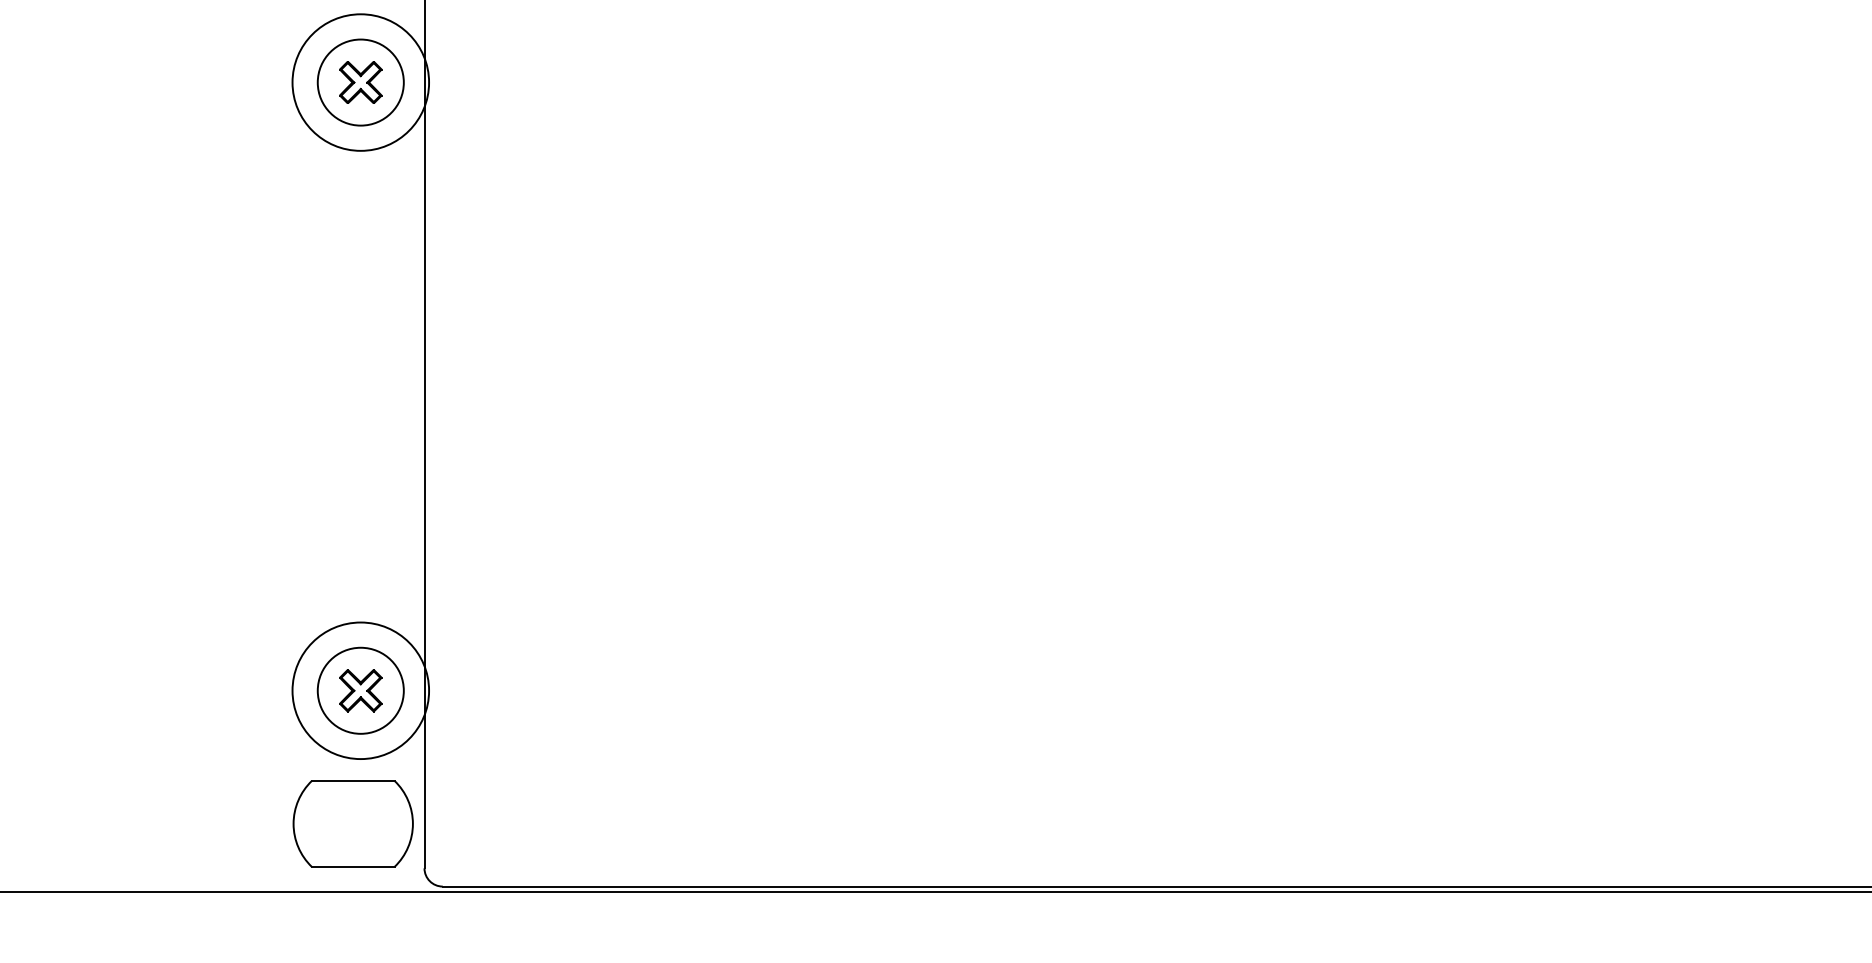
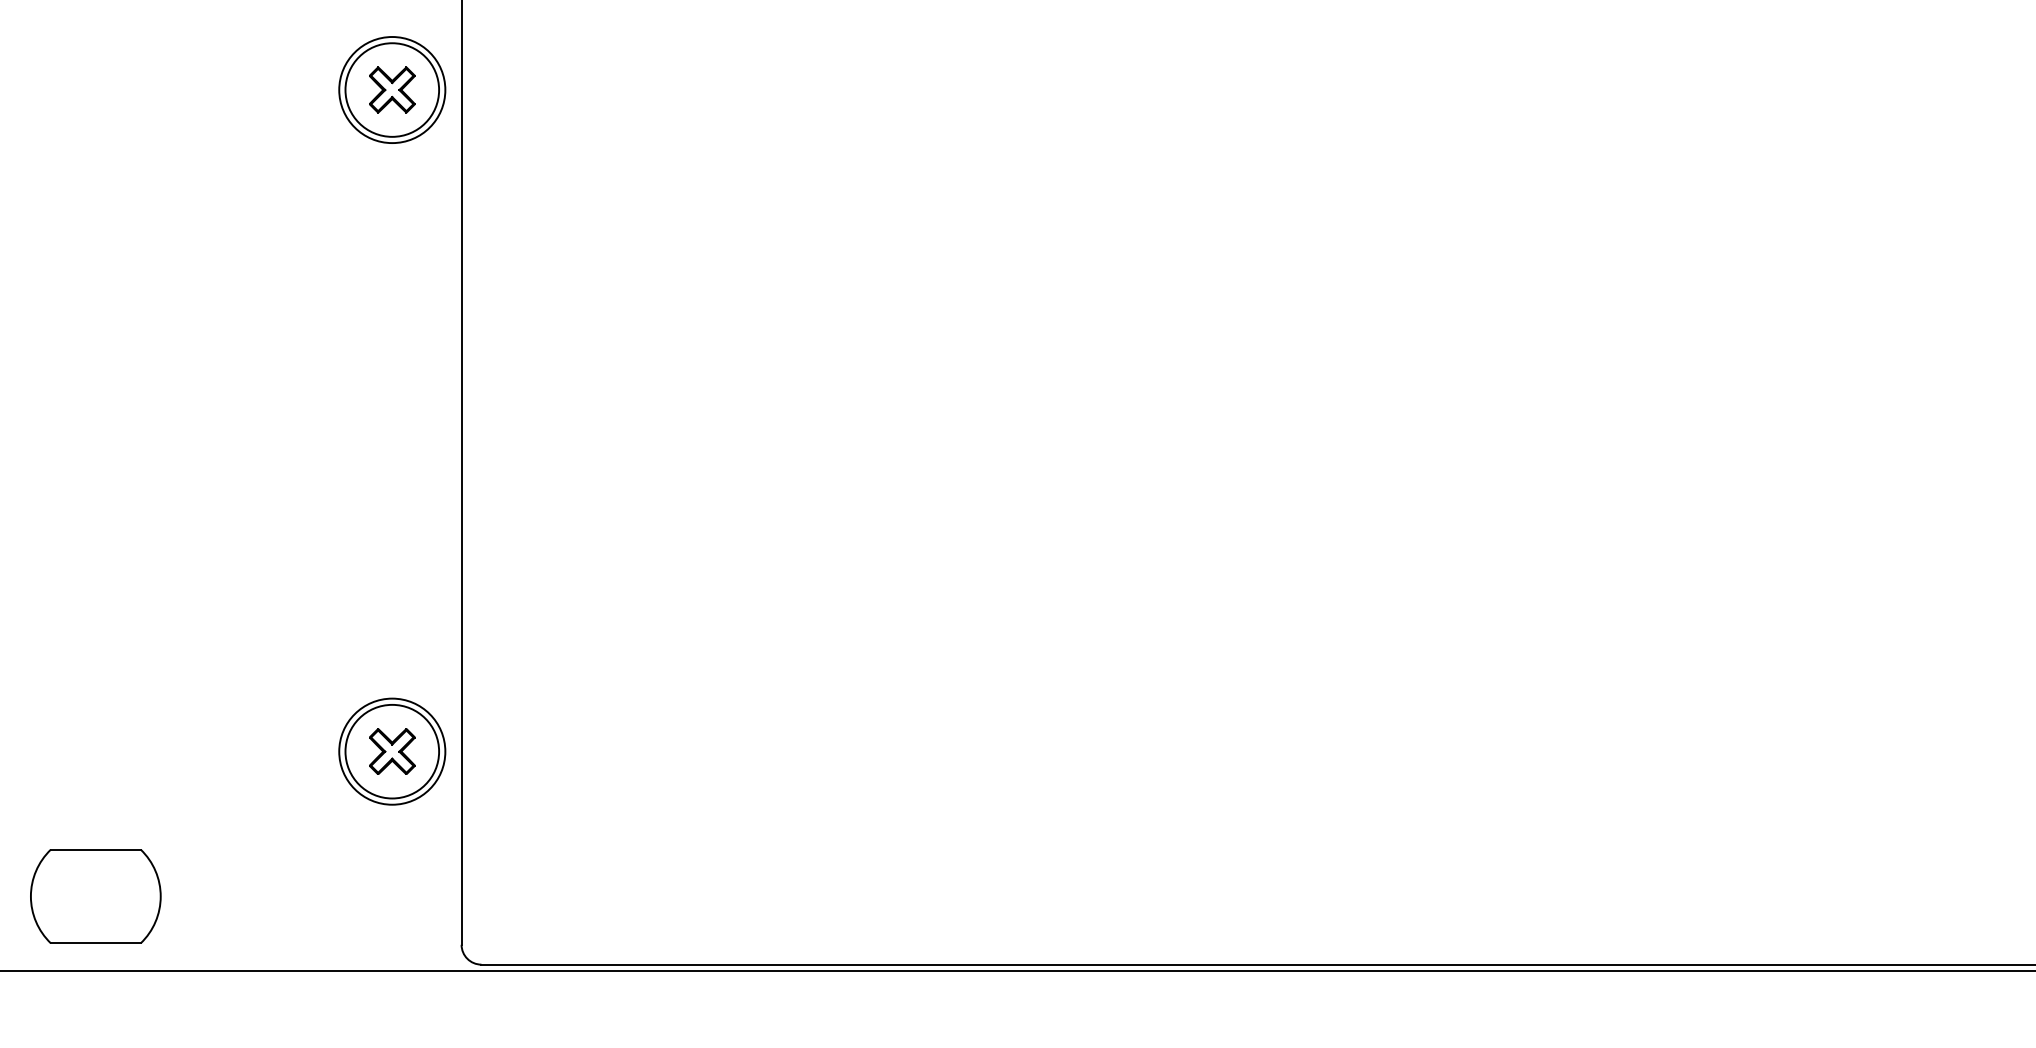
circle: (360, 82) -> (391, 89), size x0.71
circle: (360, 690) -> (391, 751), size x0.71
part: (352, 823) -> (95, 896), moved

